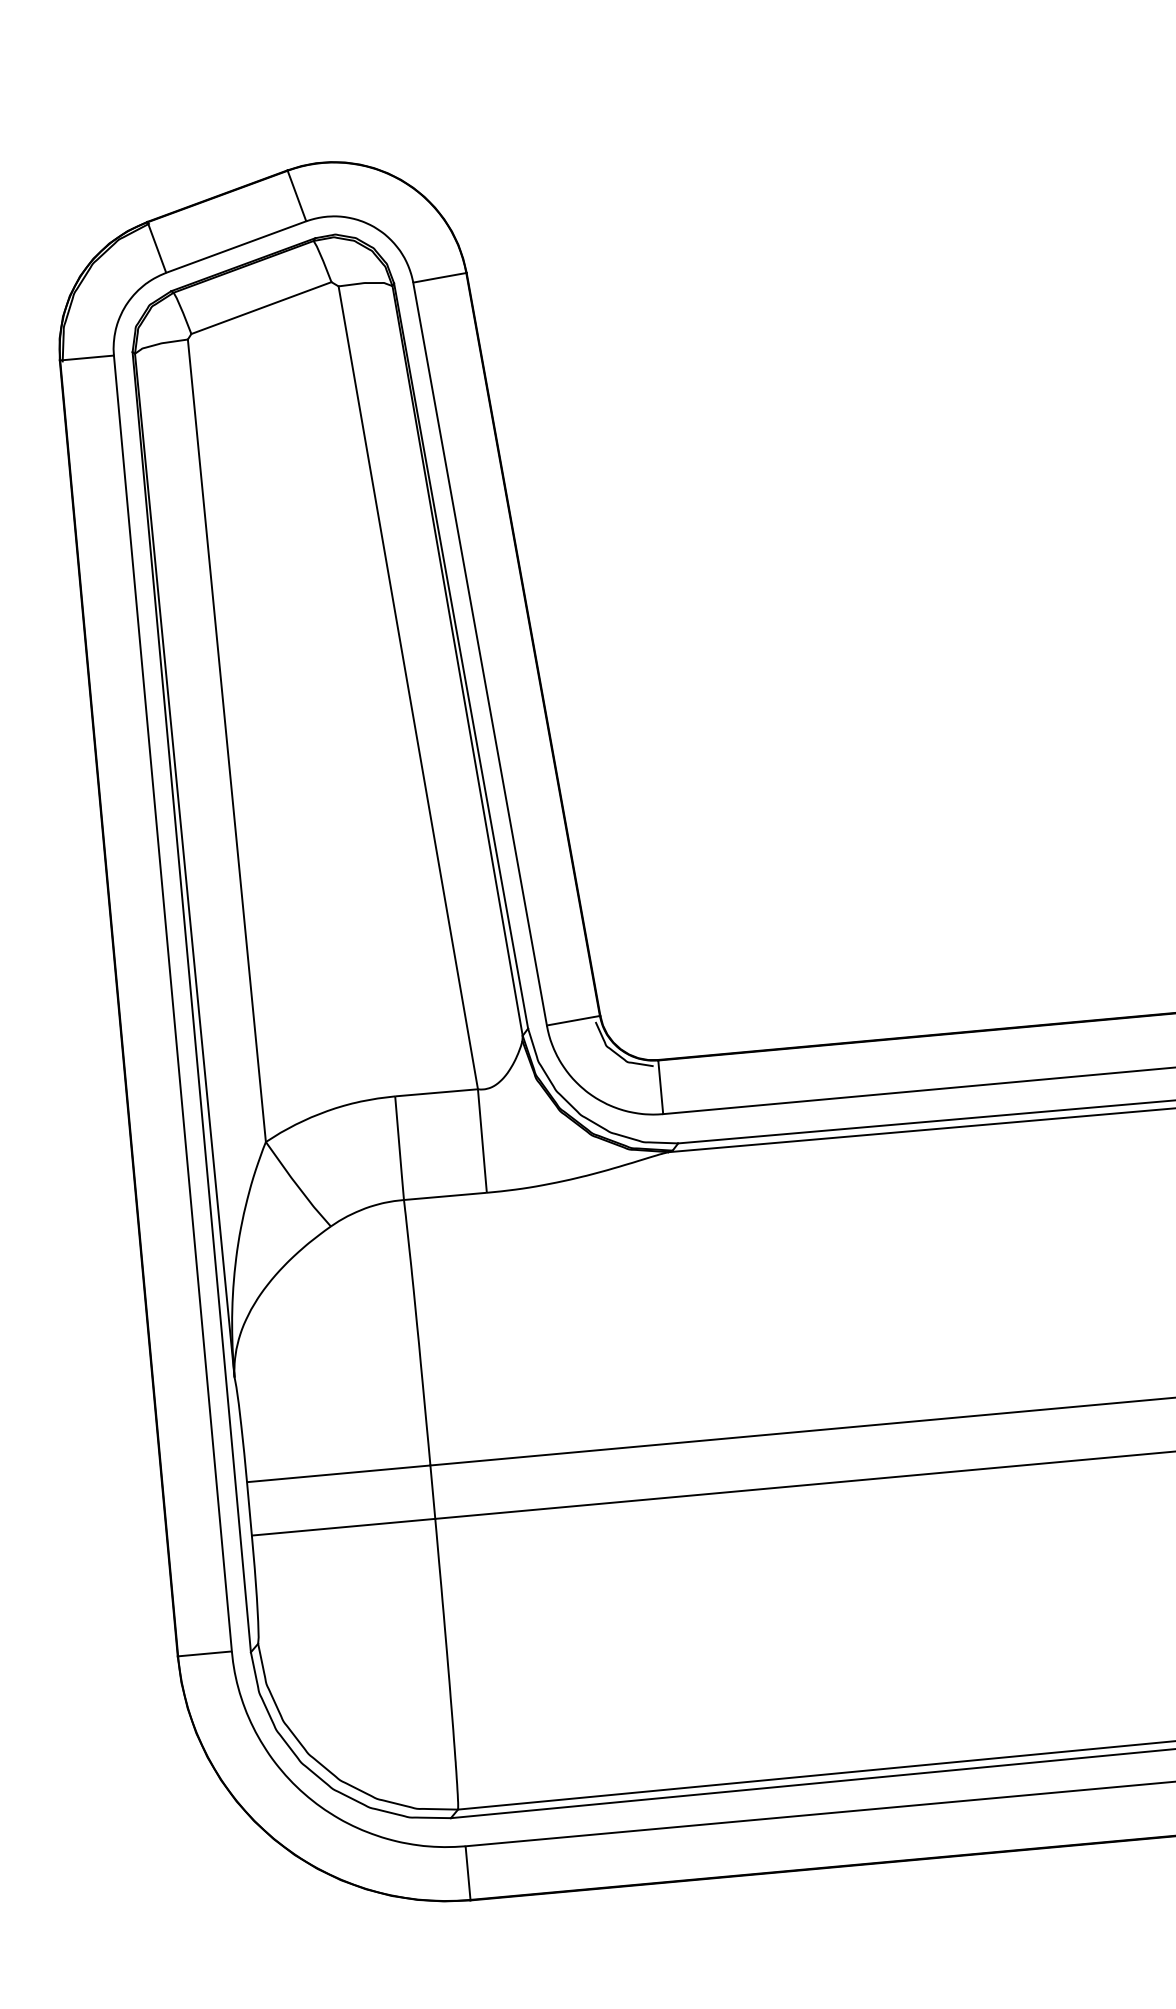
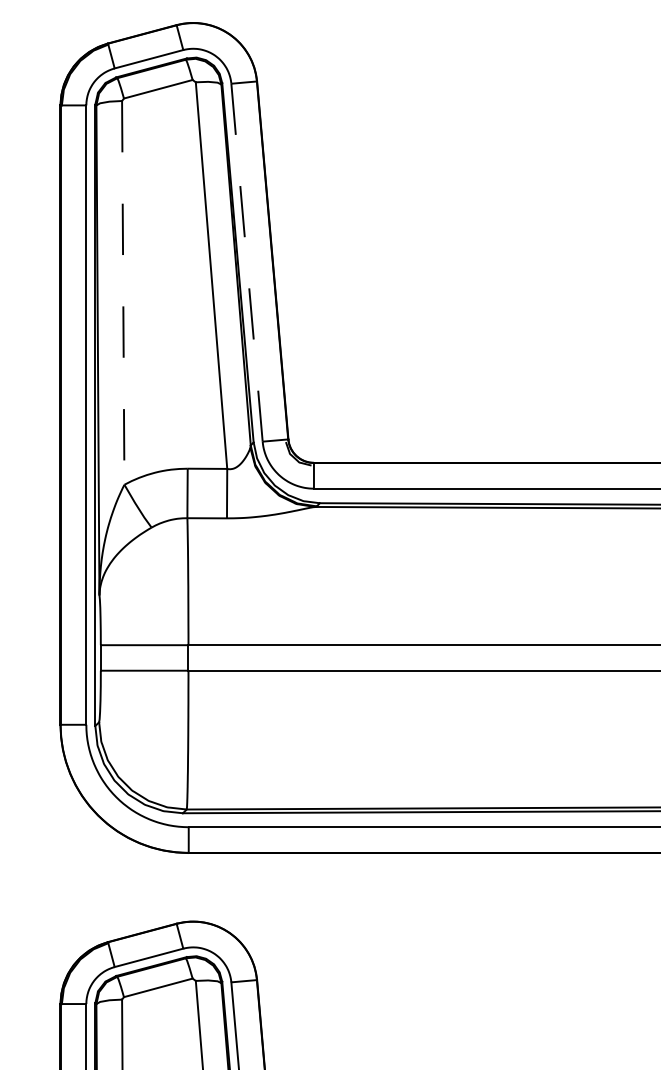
line: (481, 653) -> (247, 262), solid -> dashed
line: (227, 739) -> (123, 292), solid -> dashed

